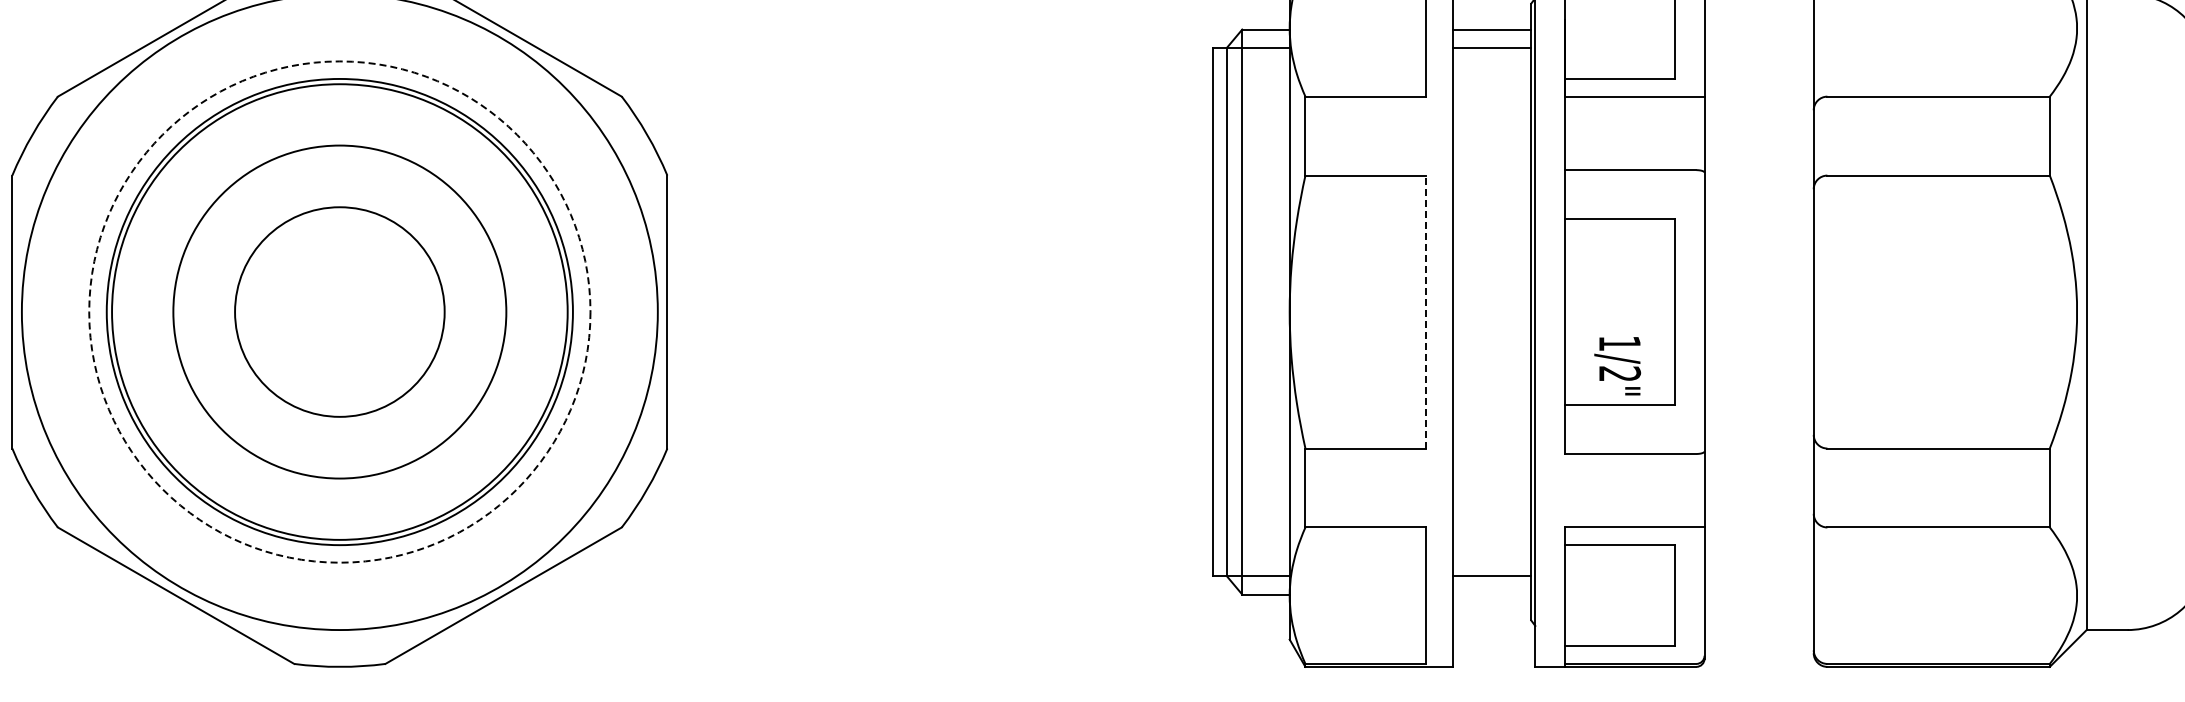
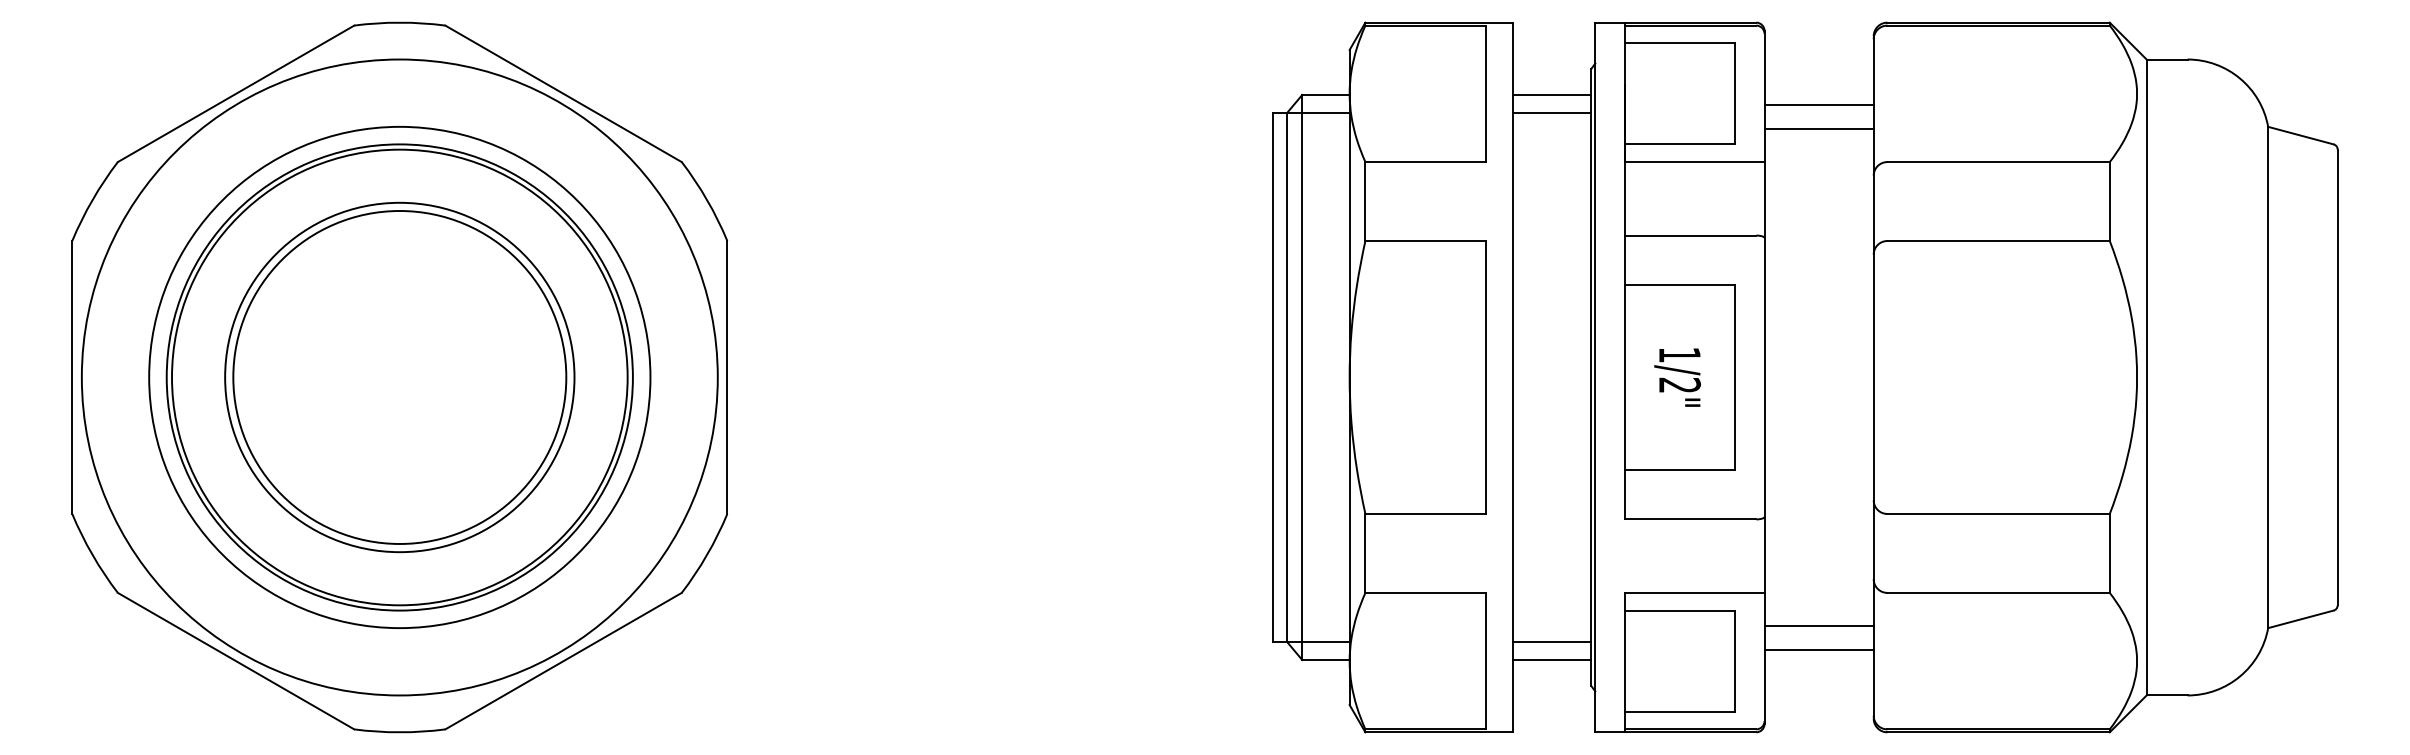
line: (1758, 39) -> (1818, 104), added
line: (1758, 63) -> (1818, 128), added
circle: (339, 312) -> (399, 377), dashed -> solid
circle: (339, 312) -> (399, 377), size x1.67
line: (1426, 312) -> (1486, 377), dashed -> solid
text: (1617, 366) -> (1677, 377), moved
line: (1758, 561) -> (1818, 626), added
line: (1758, 585) -> (1818, 650), added
line: (1492, 594) -> (1552, 659), added

